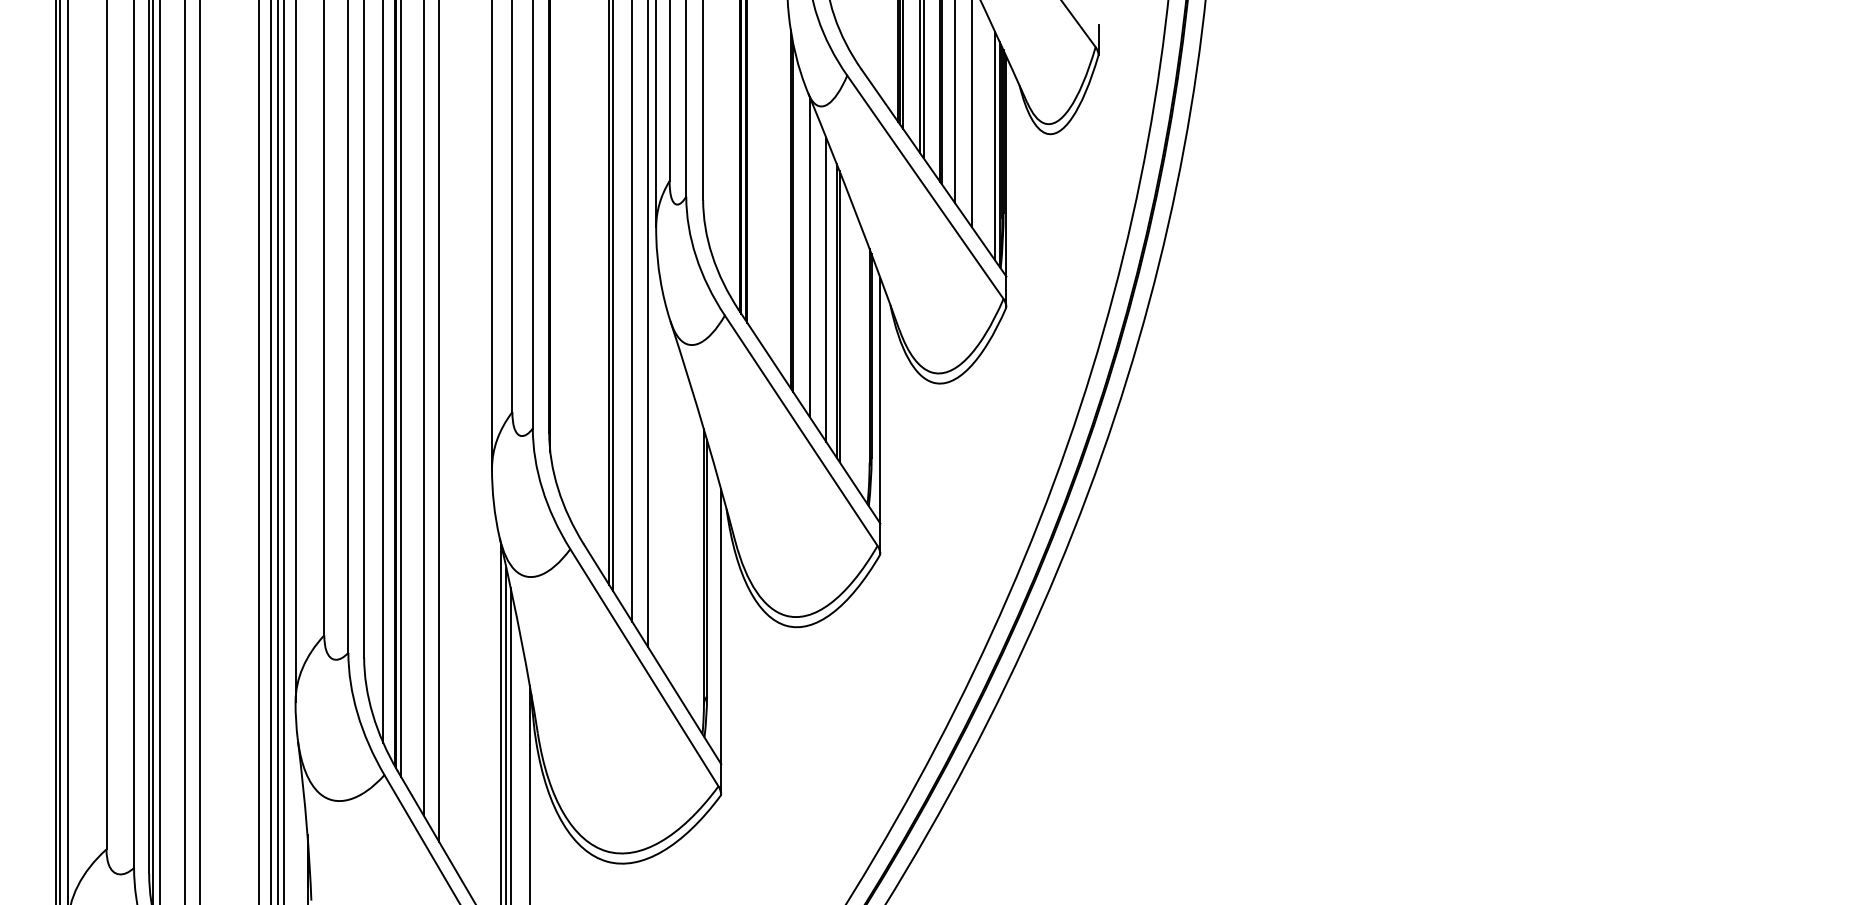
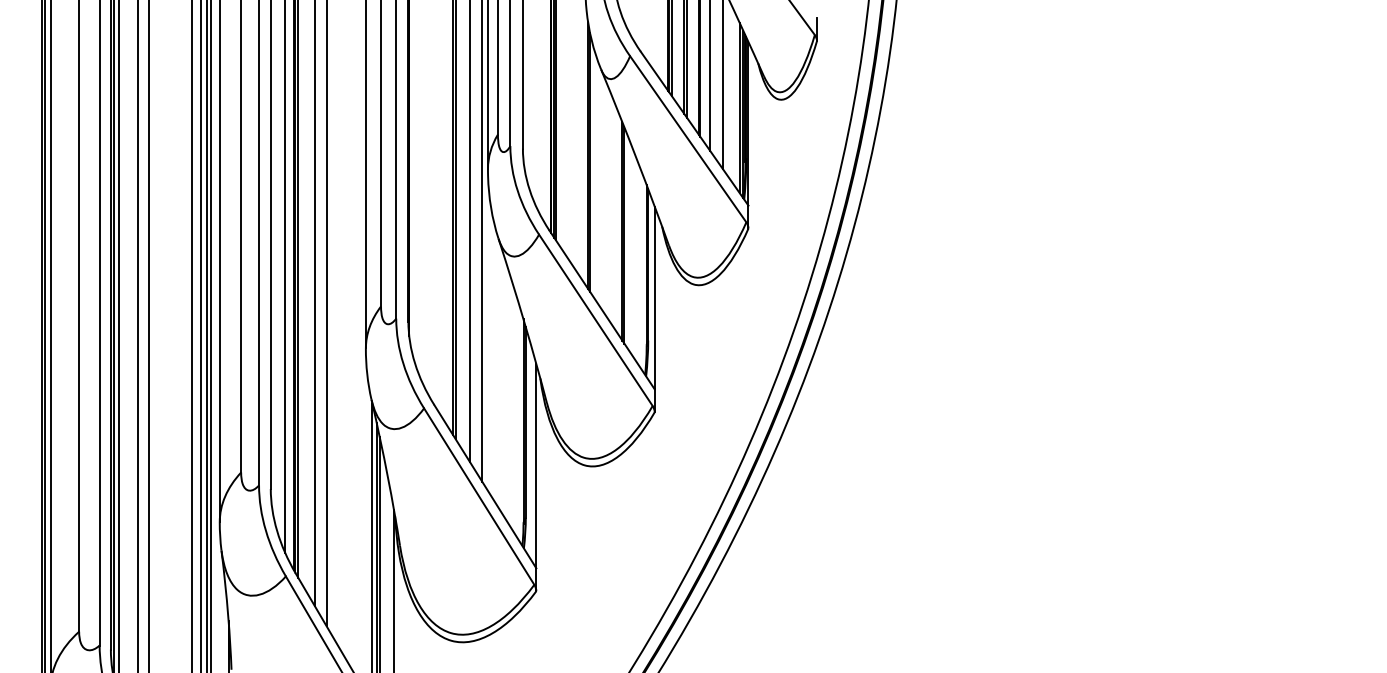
line: (810, 256) -> (602, 190), removed
line: (826, 289) -> (614, 215), removed

